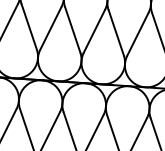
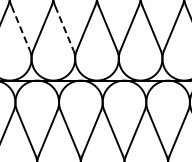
line: (28, 27) -> (20, 28), solid -> dashed
line: (72, 30) -> (64, 28), solid -> dashed

